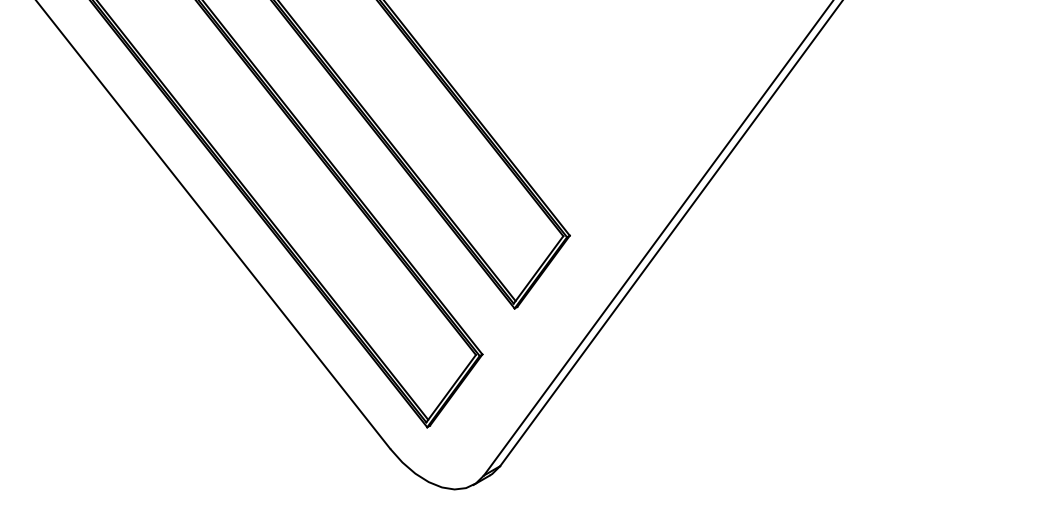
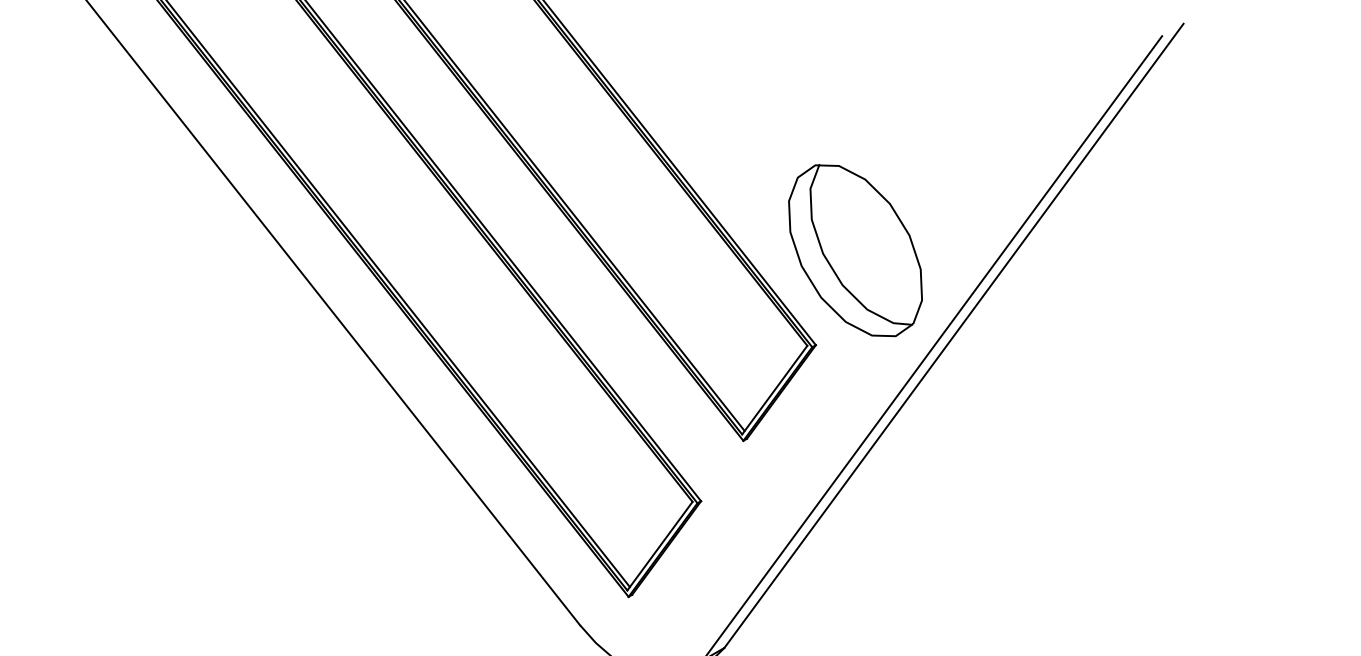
part: (599, 163) -> (854, 250), added

